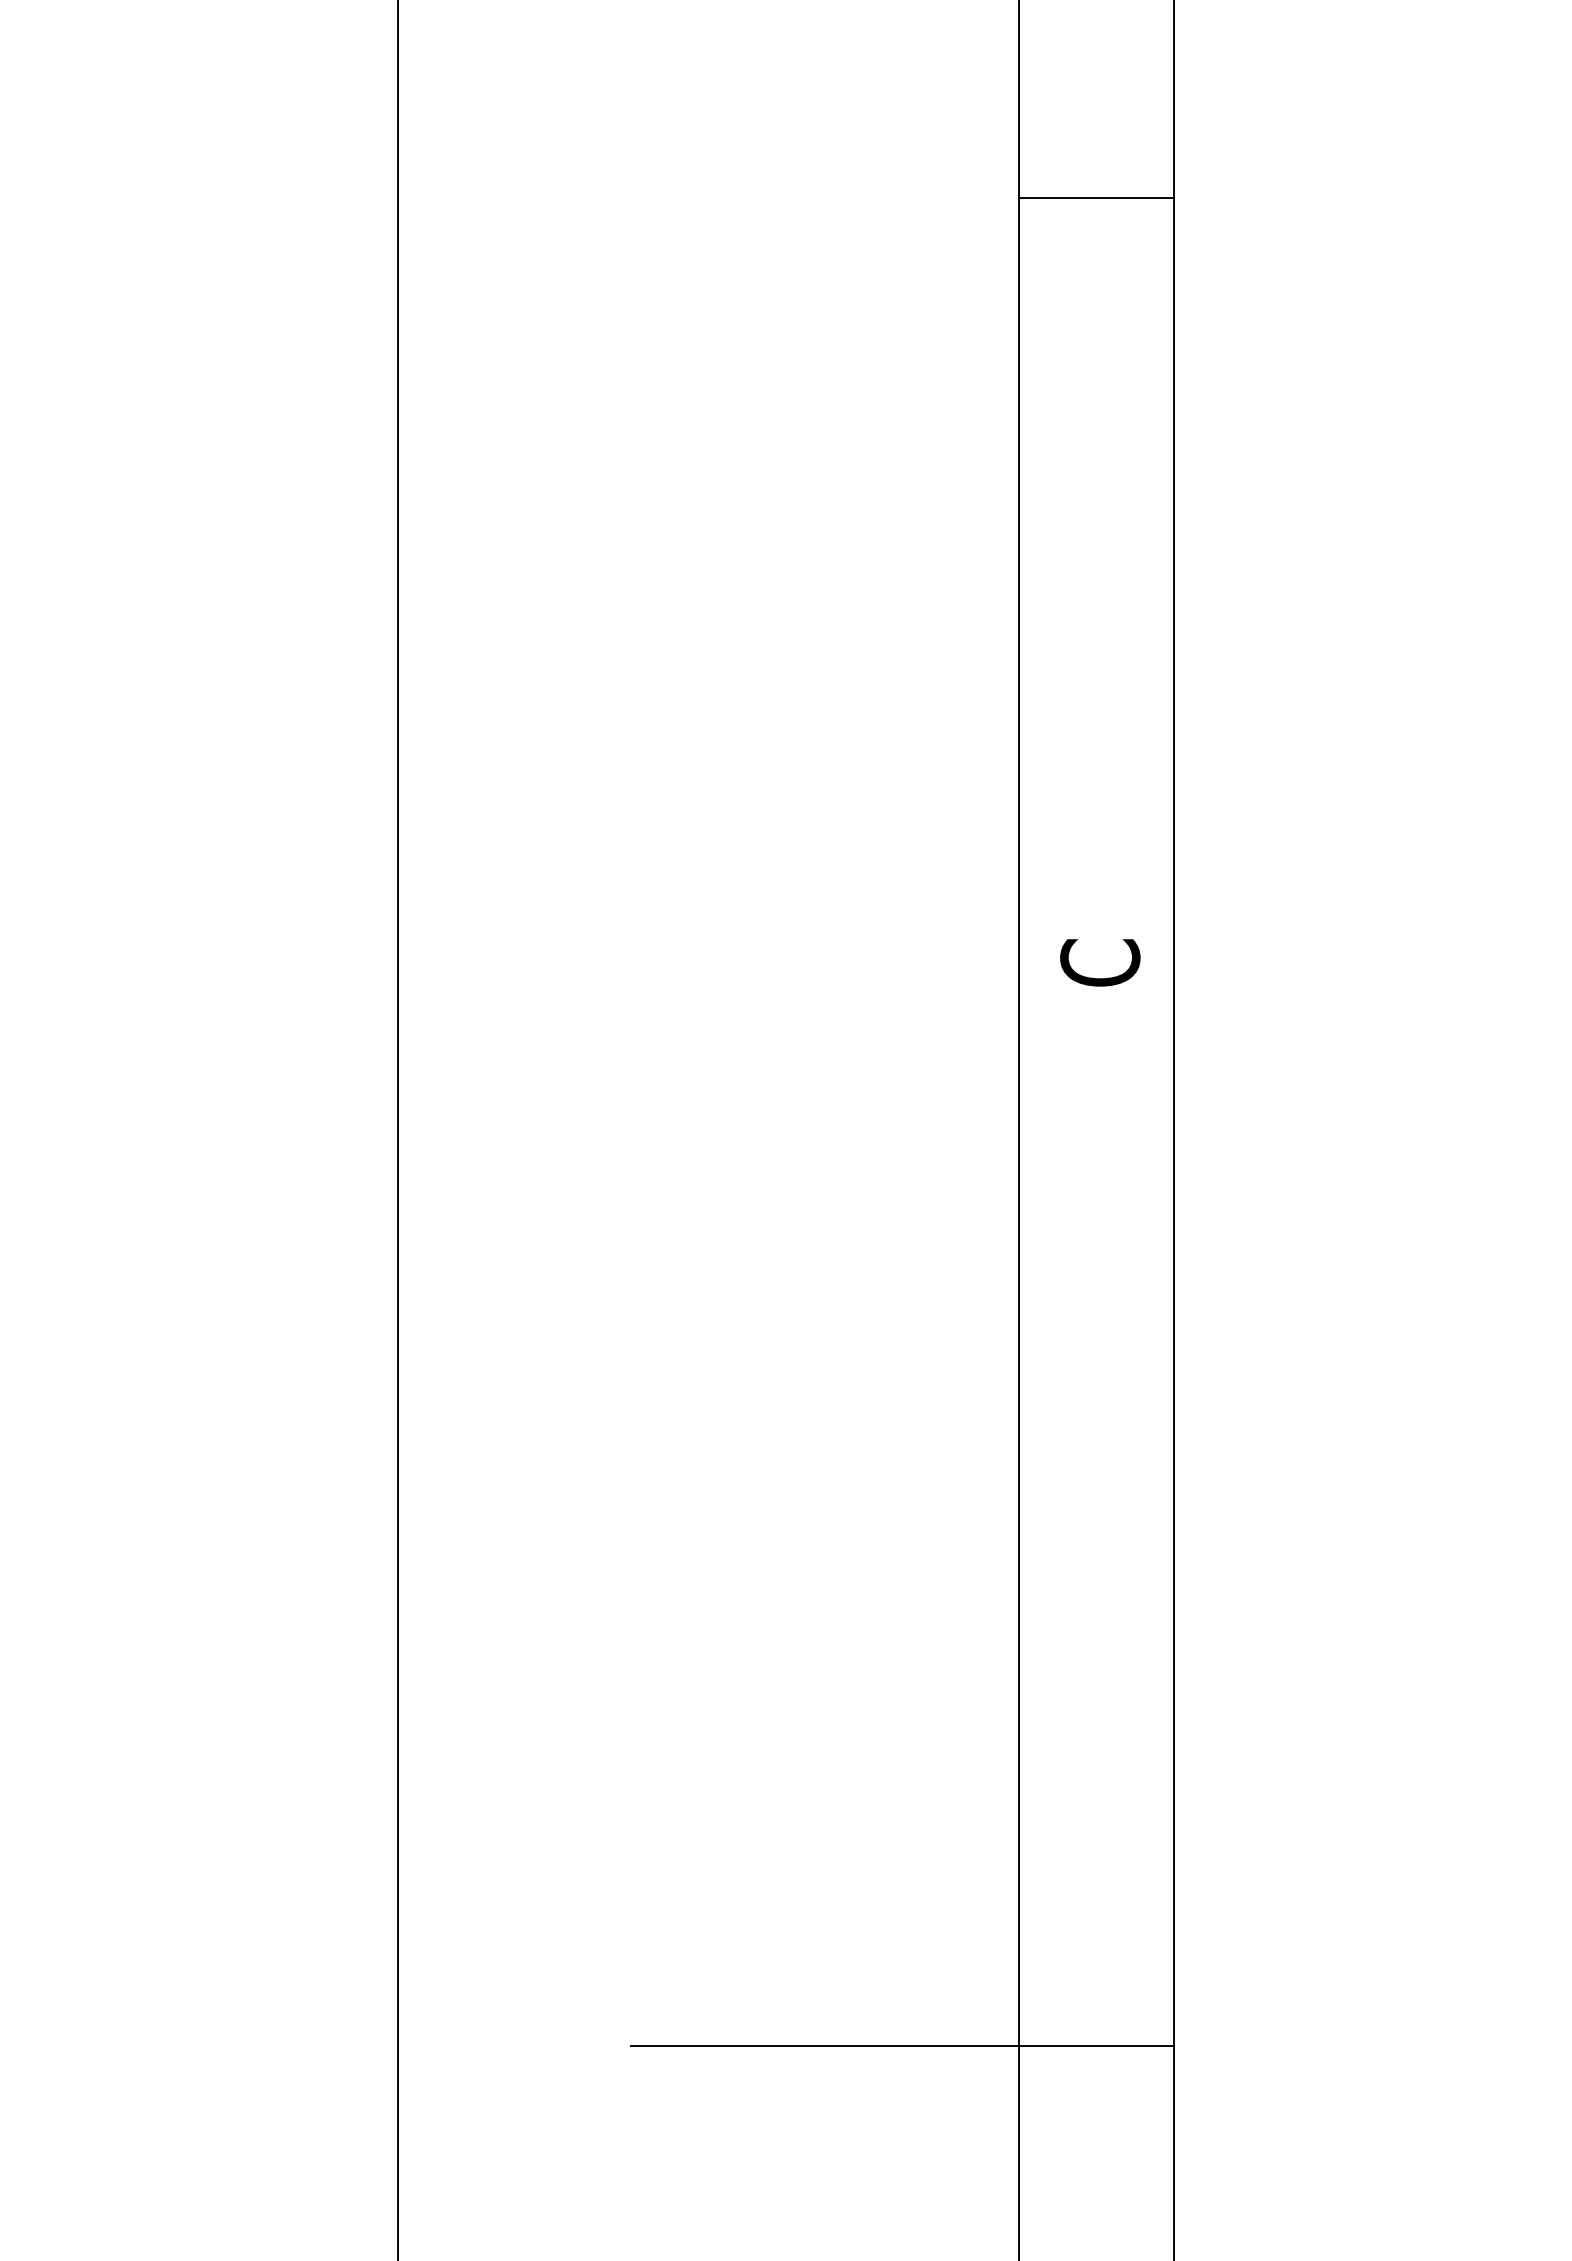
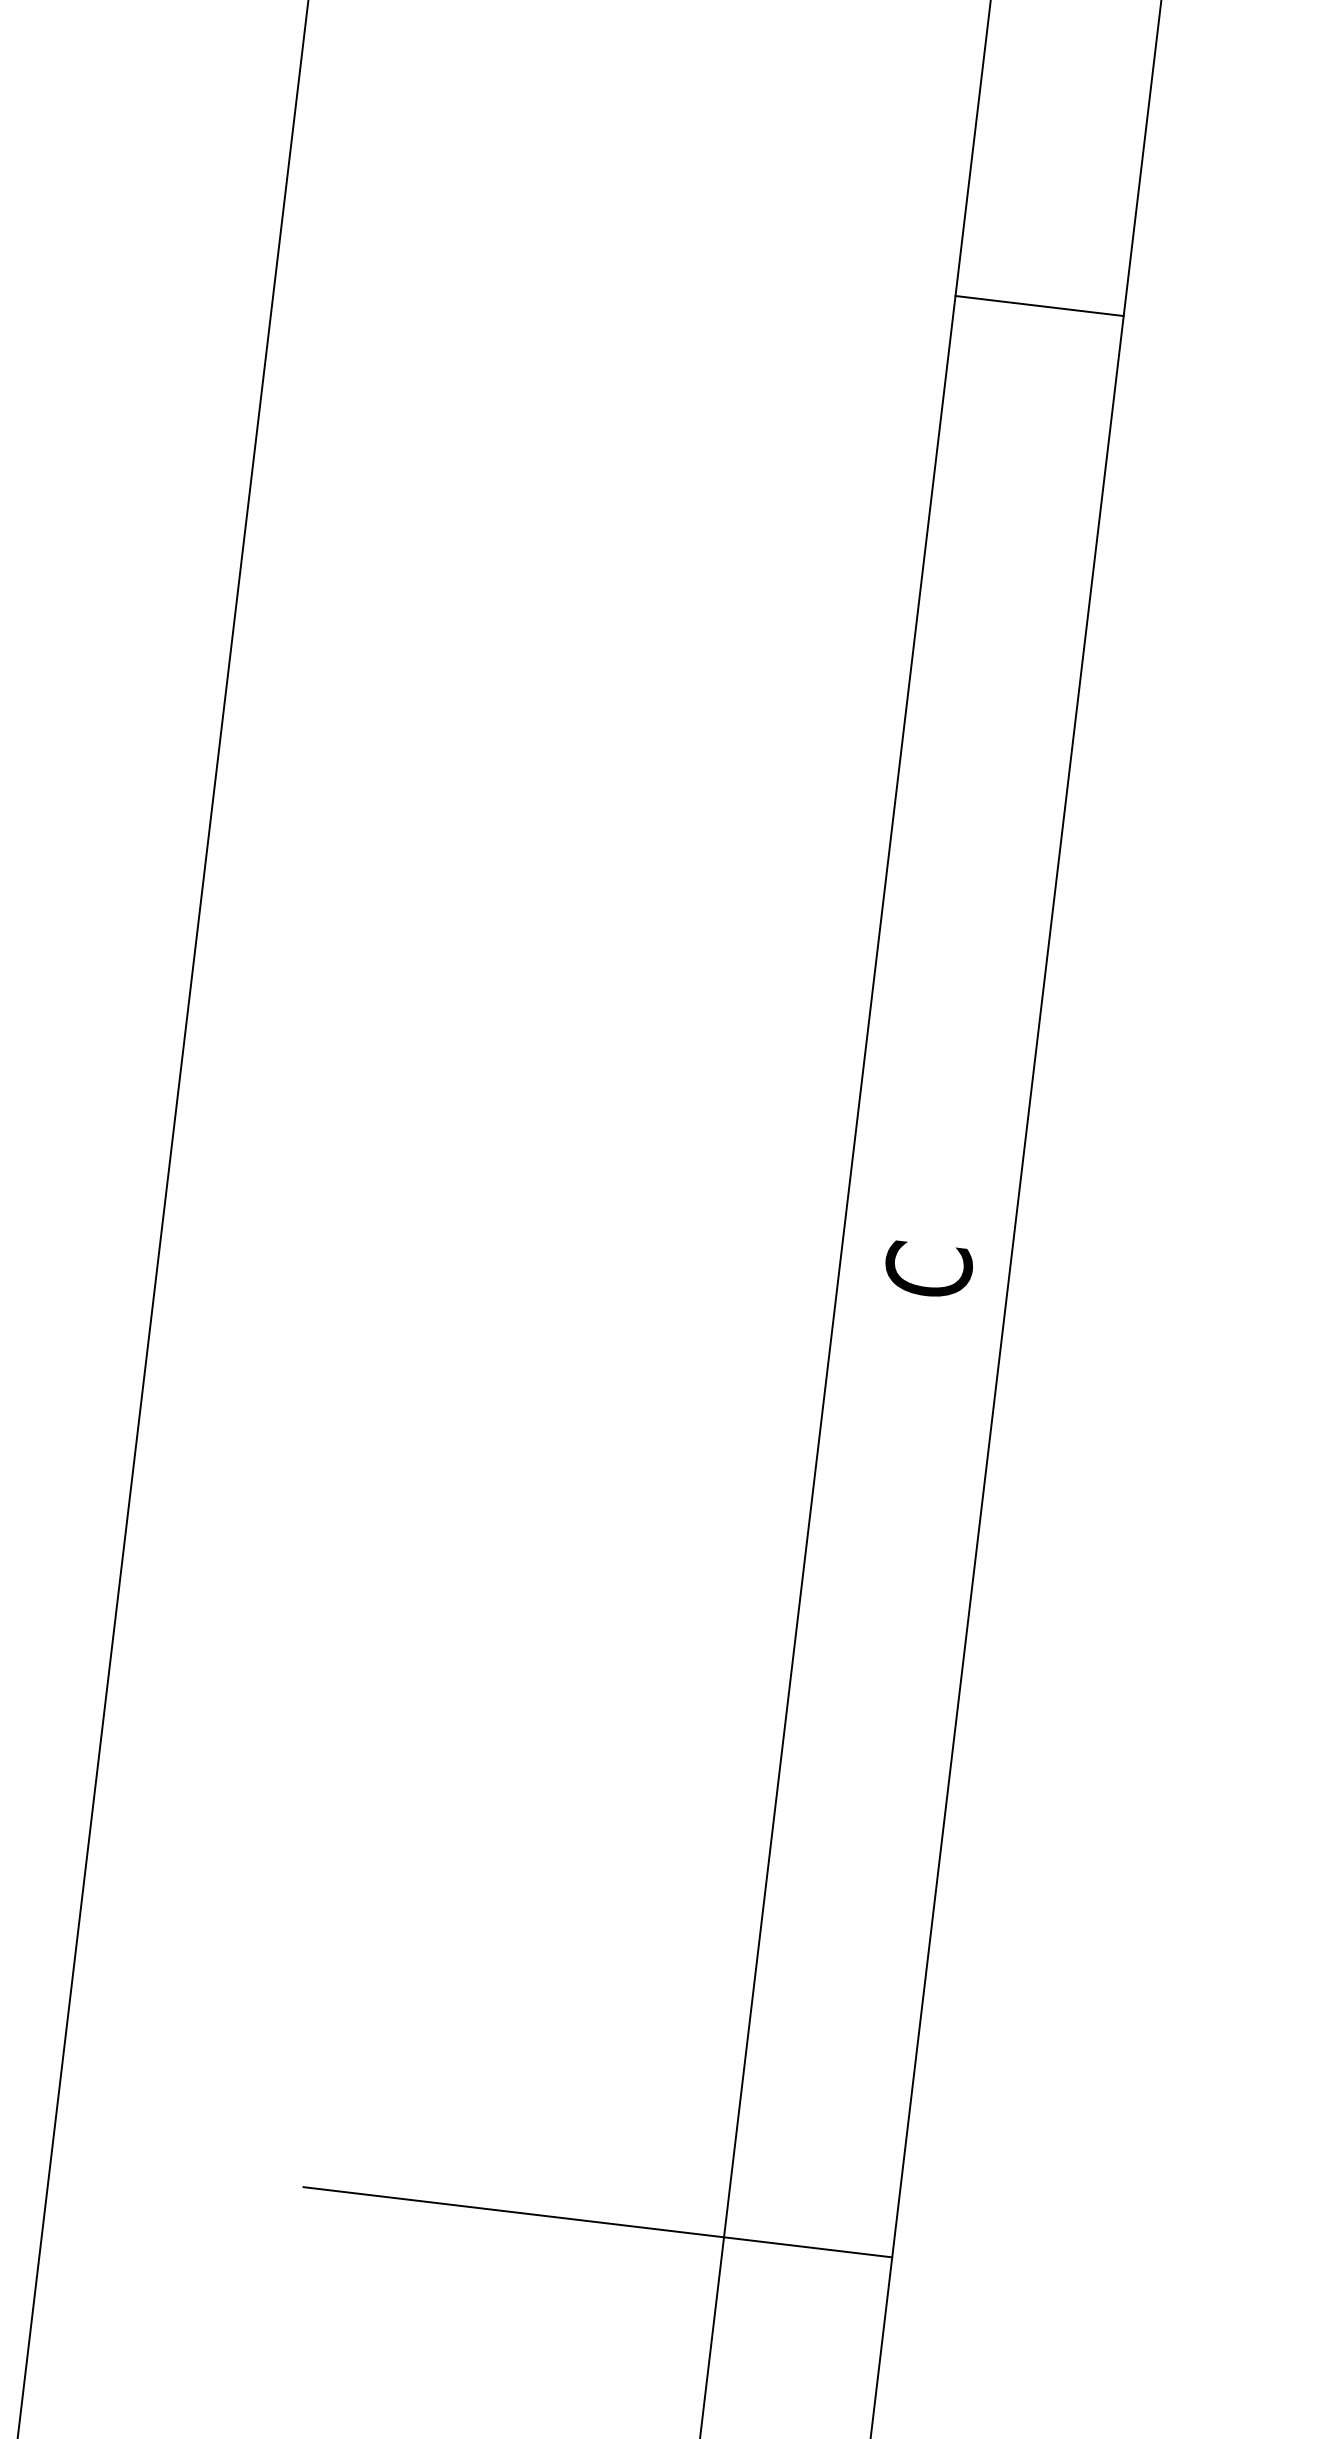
line: (1096, 197) -> (1039, 305), moved
text: (1100, 962) -> (928, 1269), moved

